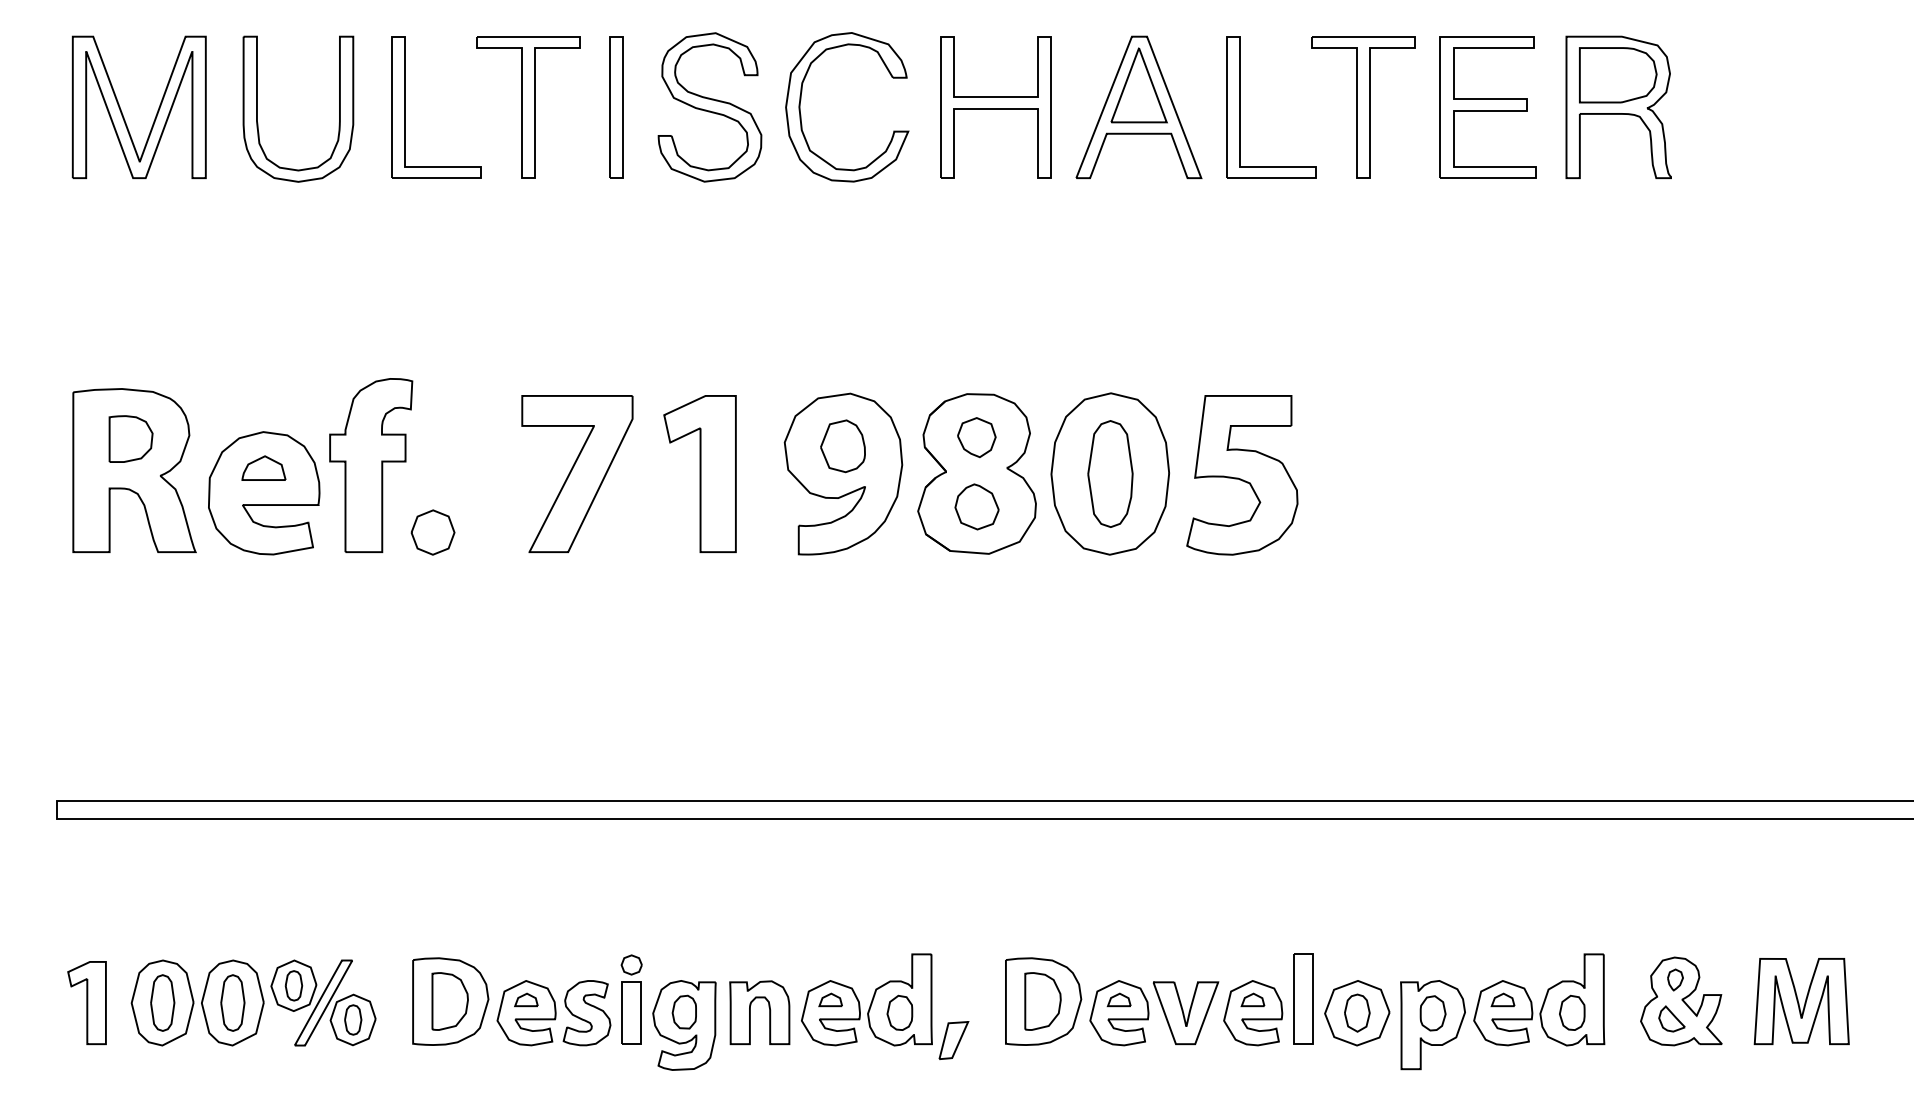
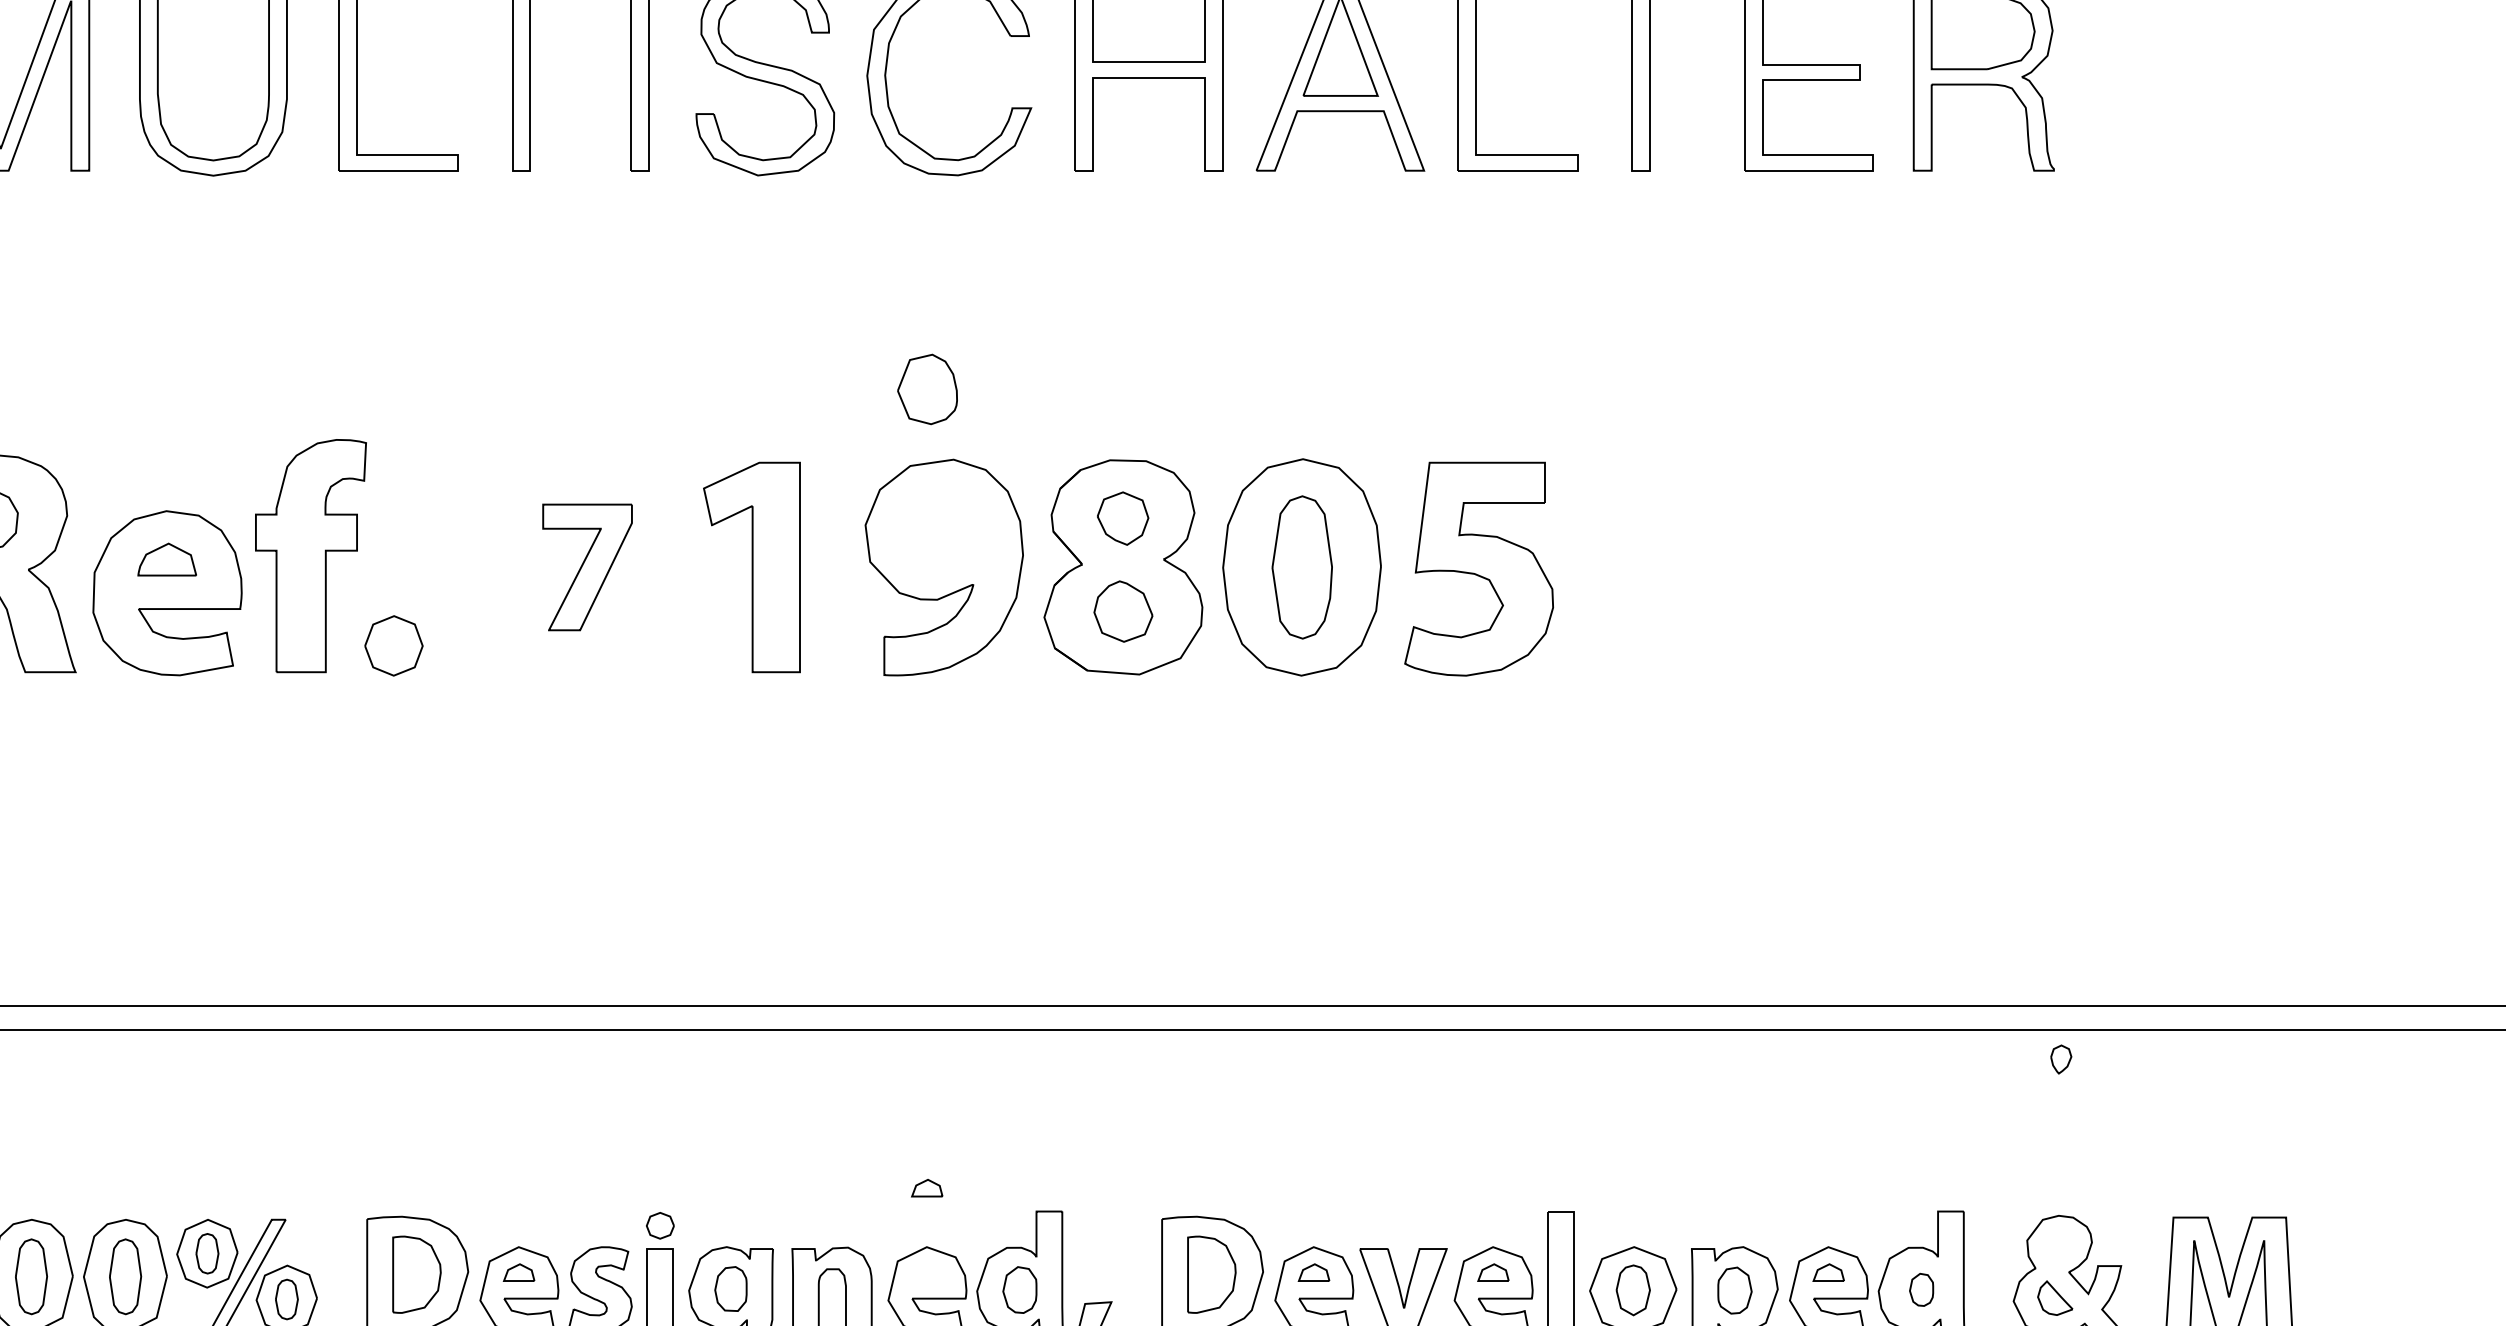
part: (842, 446) -> (926, 389), moved
part: (577, 473) -> (587, 566), size x0.6
part: (1675, 979) -> (2061, 1058), moved
part: (830, 999) -> (926, 1187), moved
part: (1572, 1012) -> (1921, 1289), size x0.7

